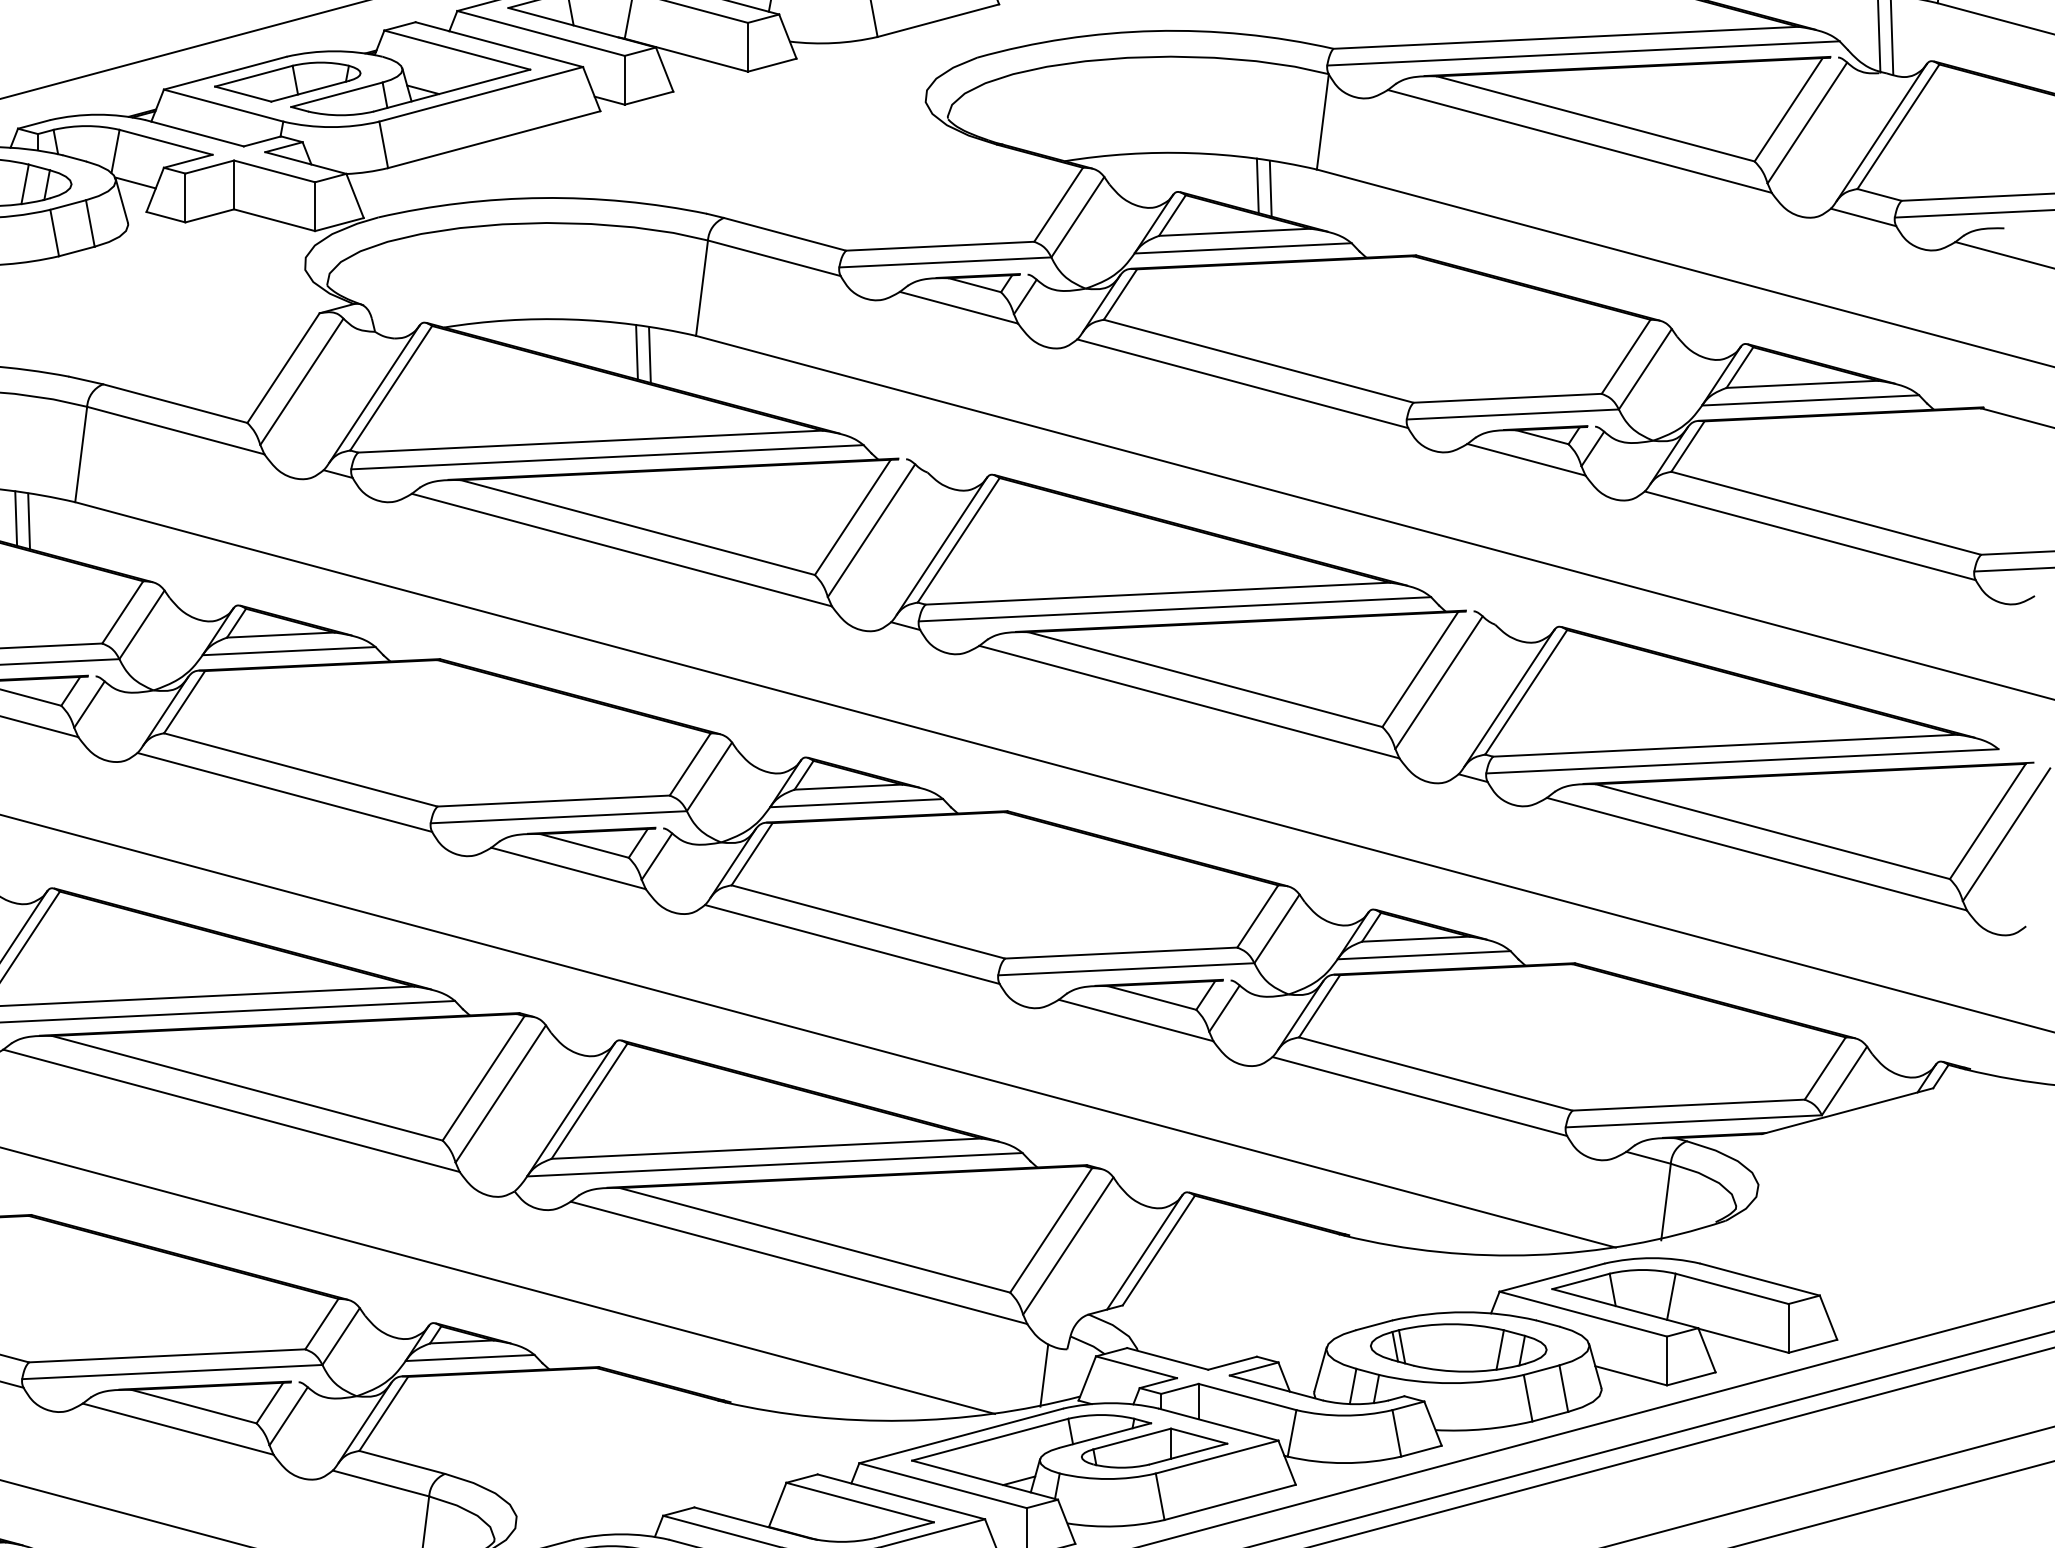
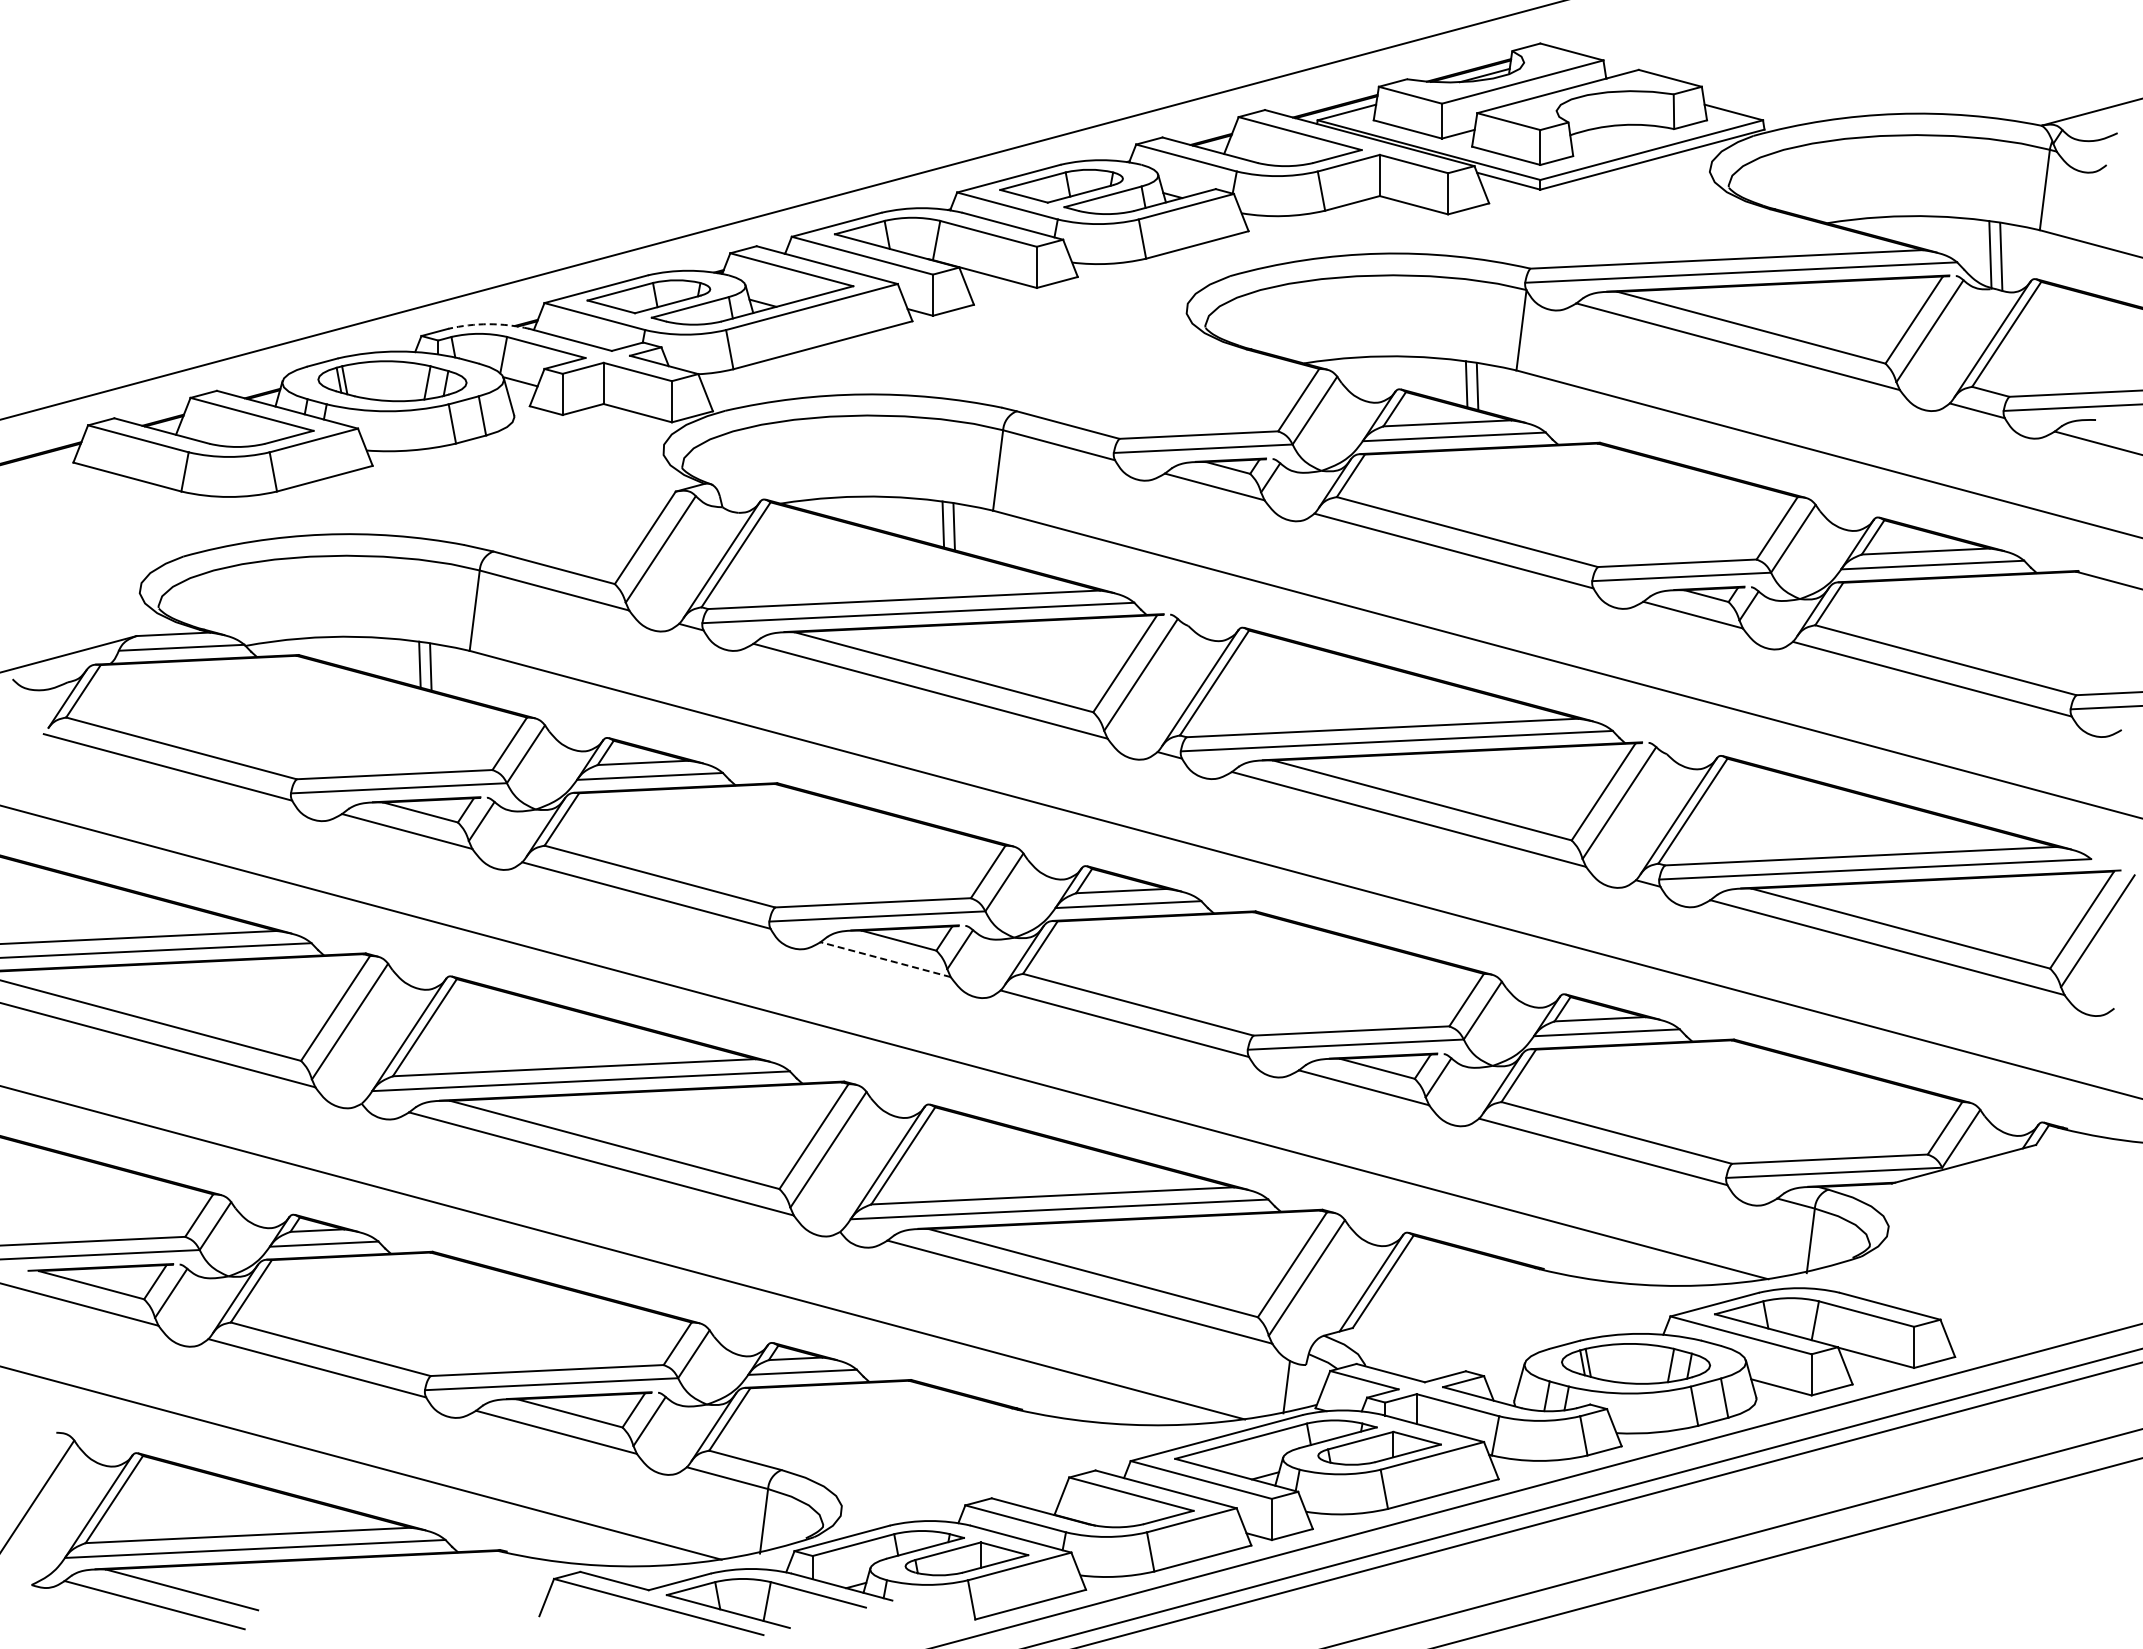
arc: (97, 115) -> (488, 324), solid -> dashed
line: (568, 868) -> (885, 959), solid -> dashed

